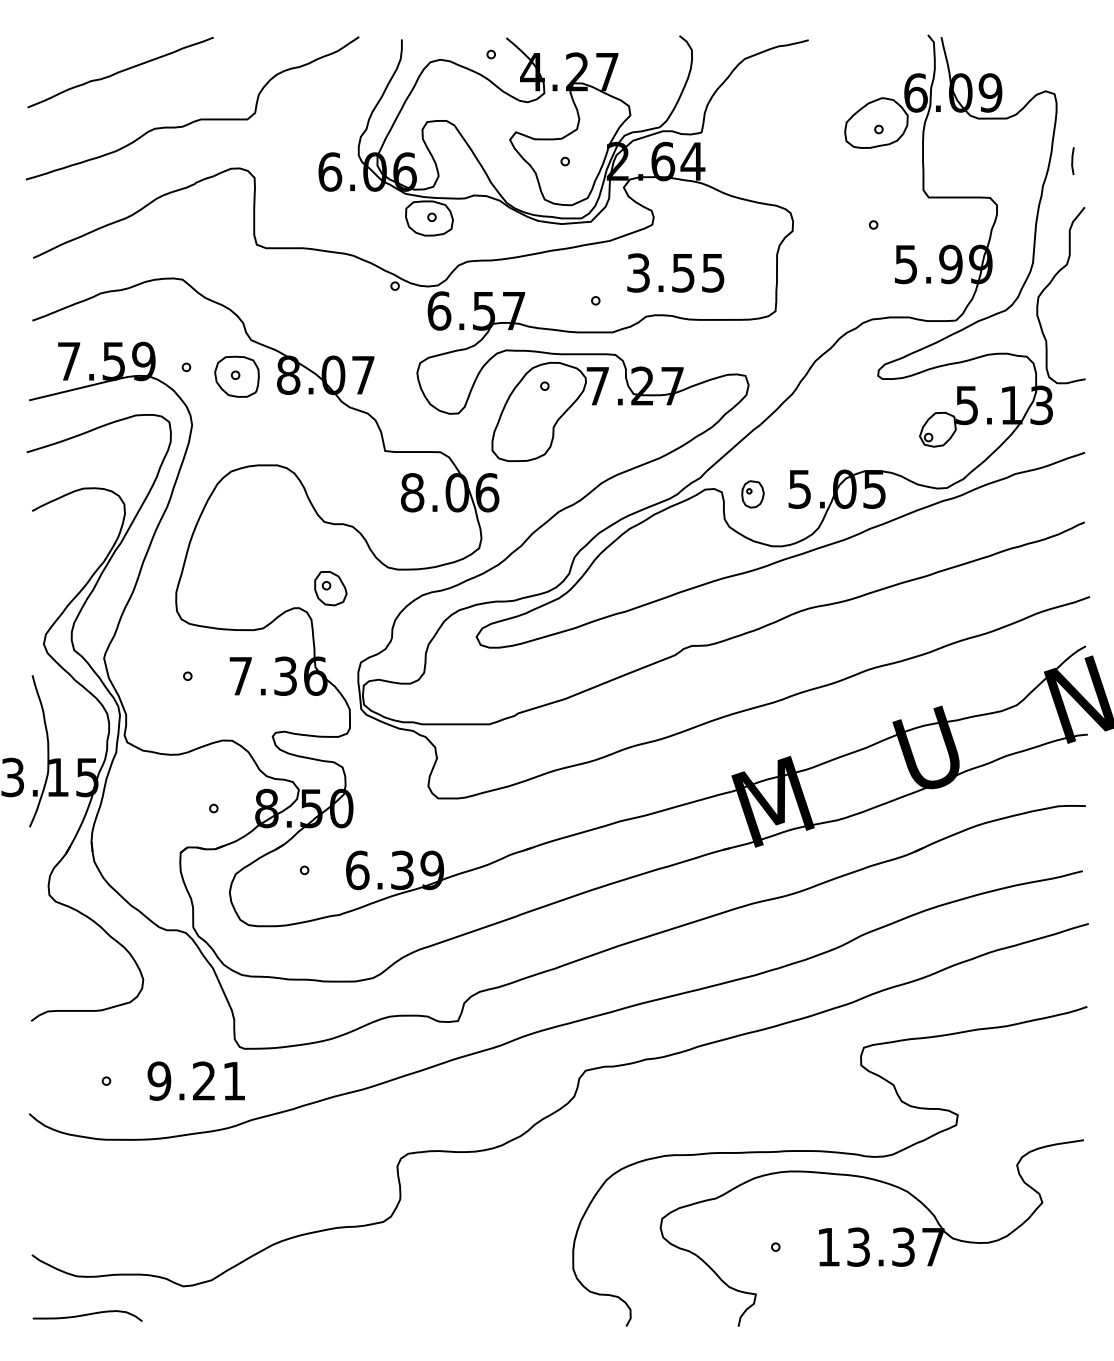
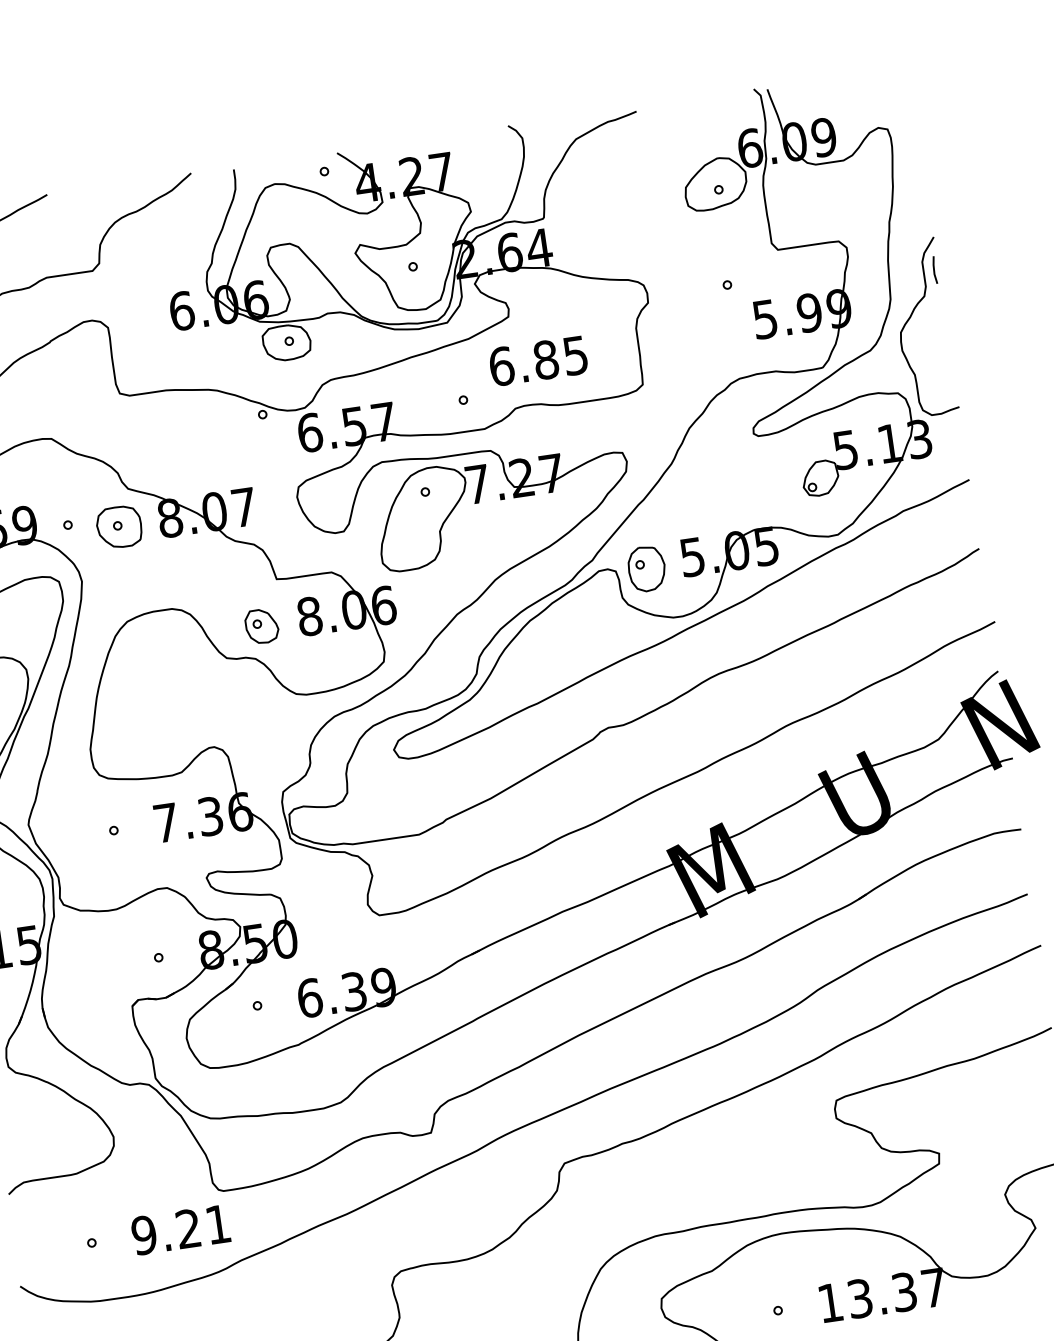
line: (1072, 161) -> (934, 270), moved
text: (661, 272) -> (524, 362), 3.55 -> 6.85
part: (752, 494) -> (646, 569), size x1.67
part: (330, 588) -> (261, 626), moved

